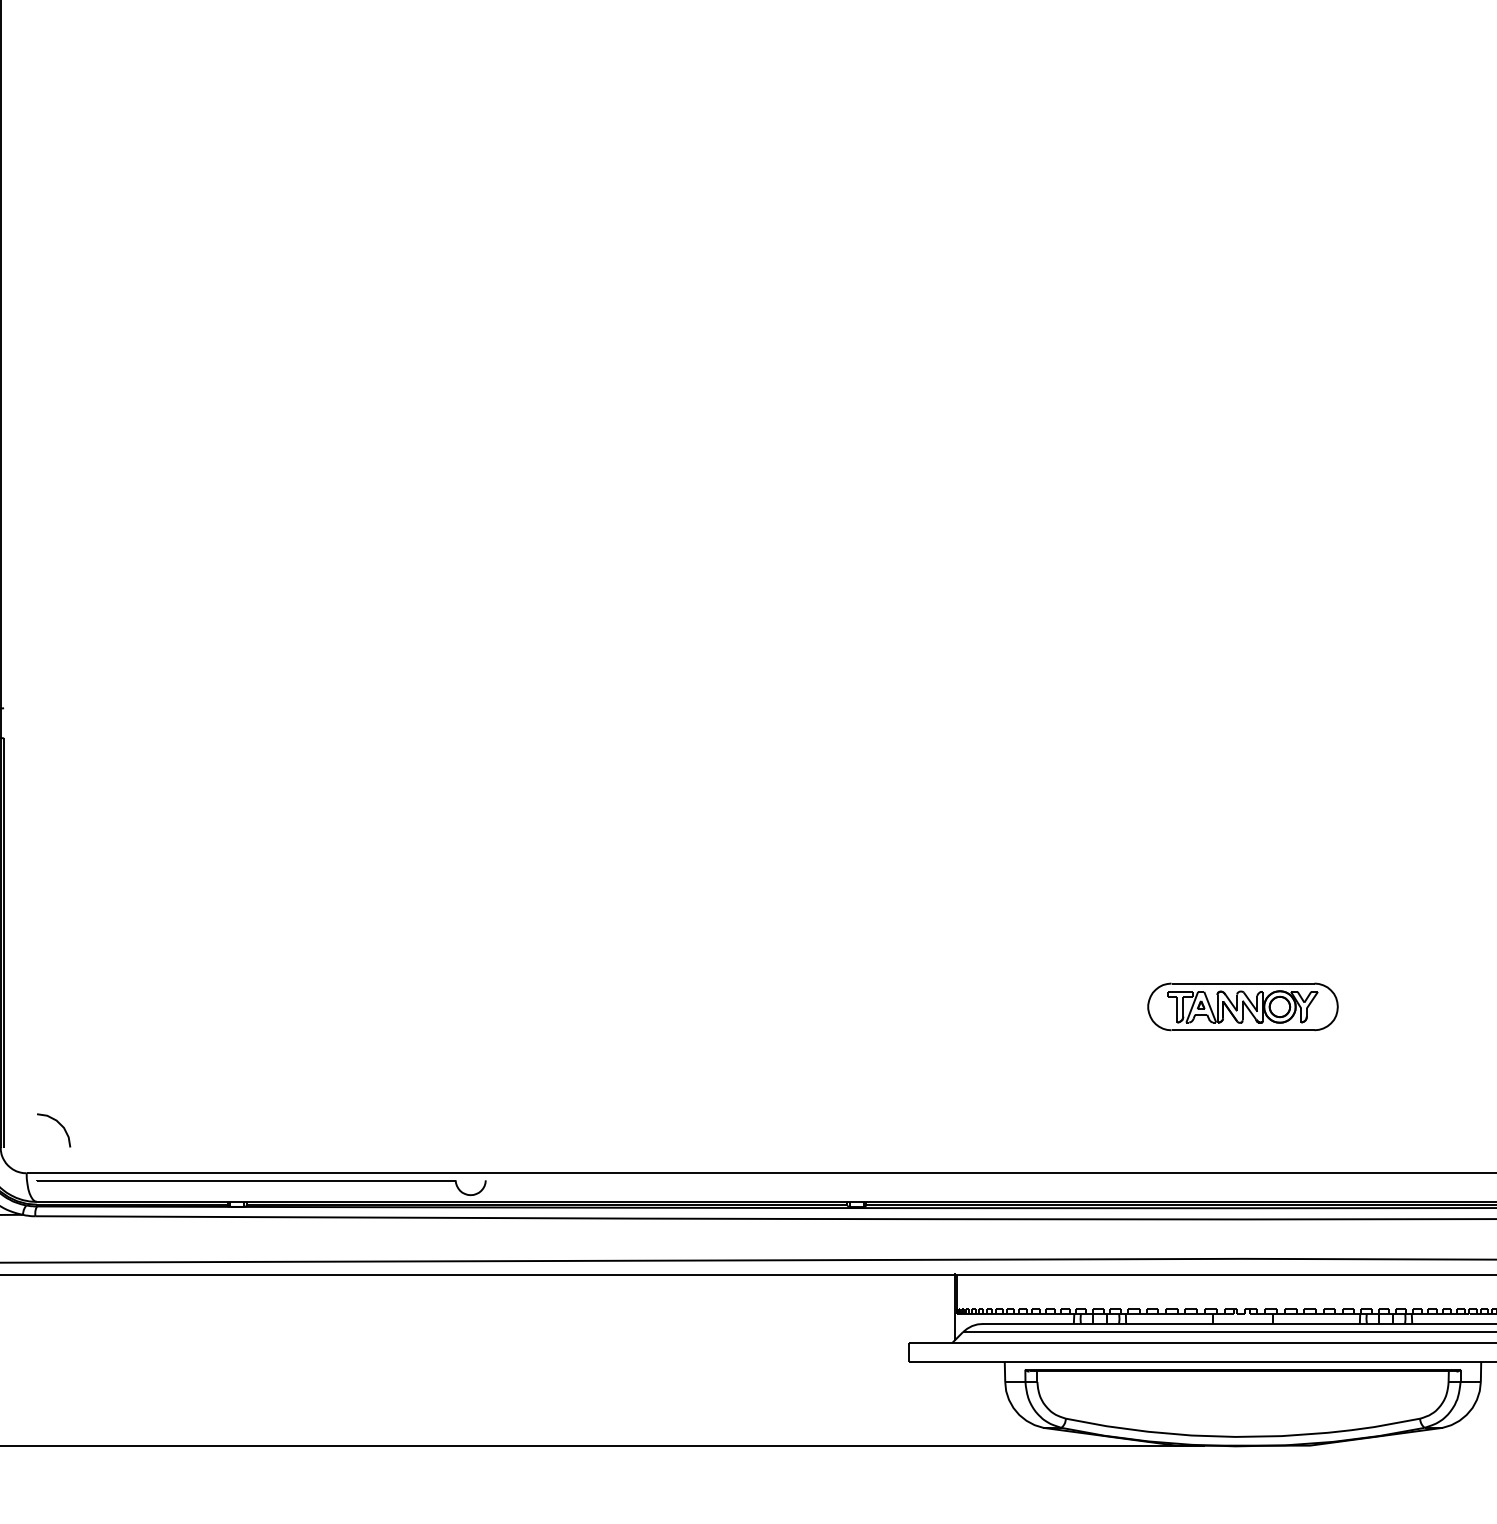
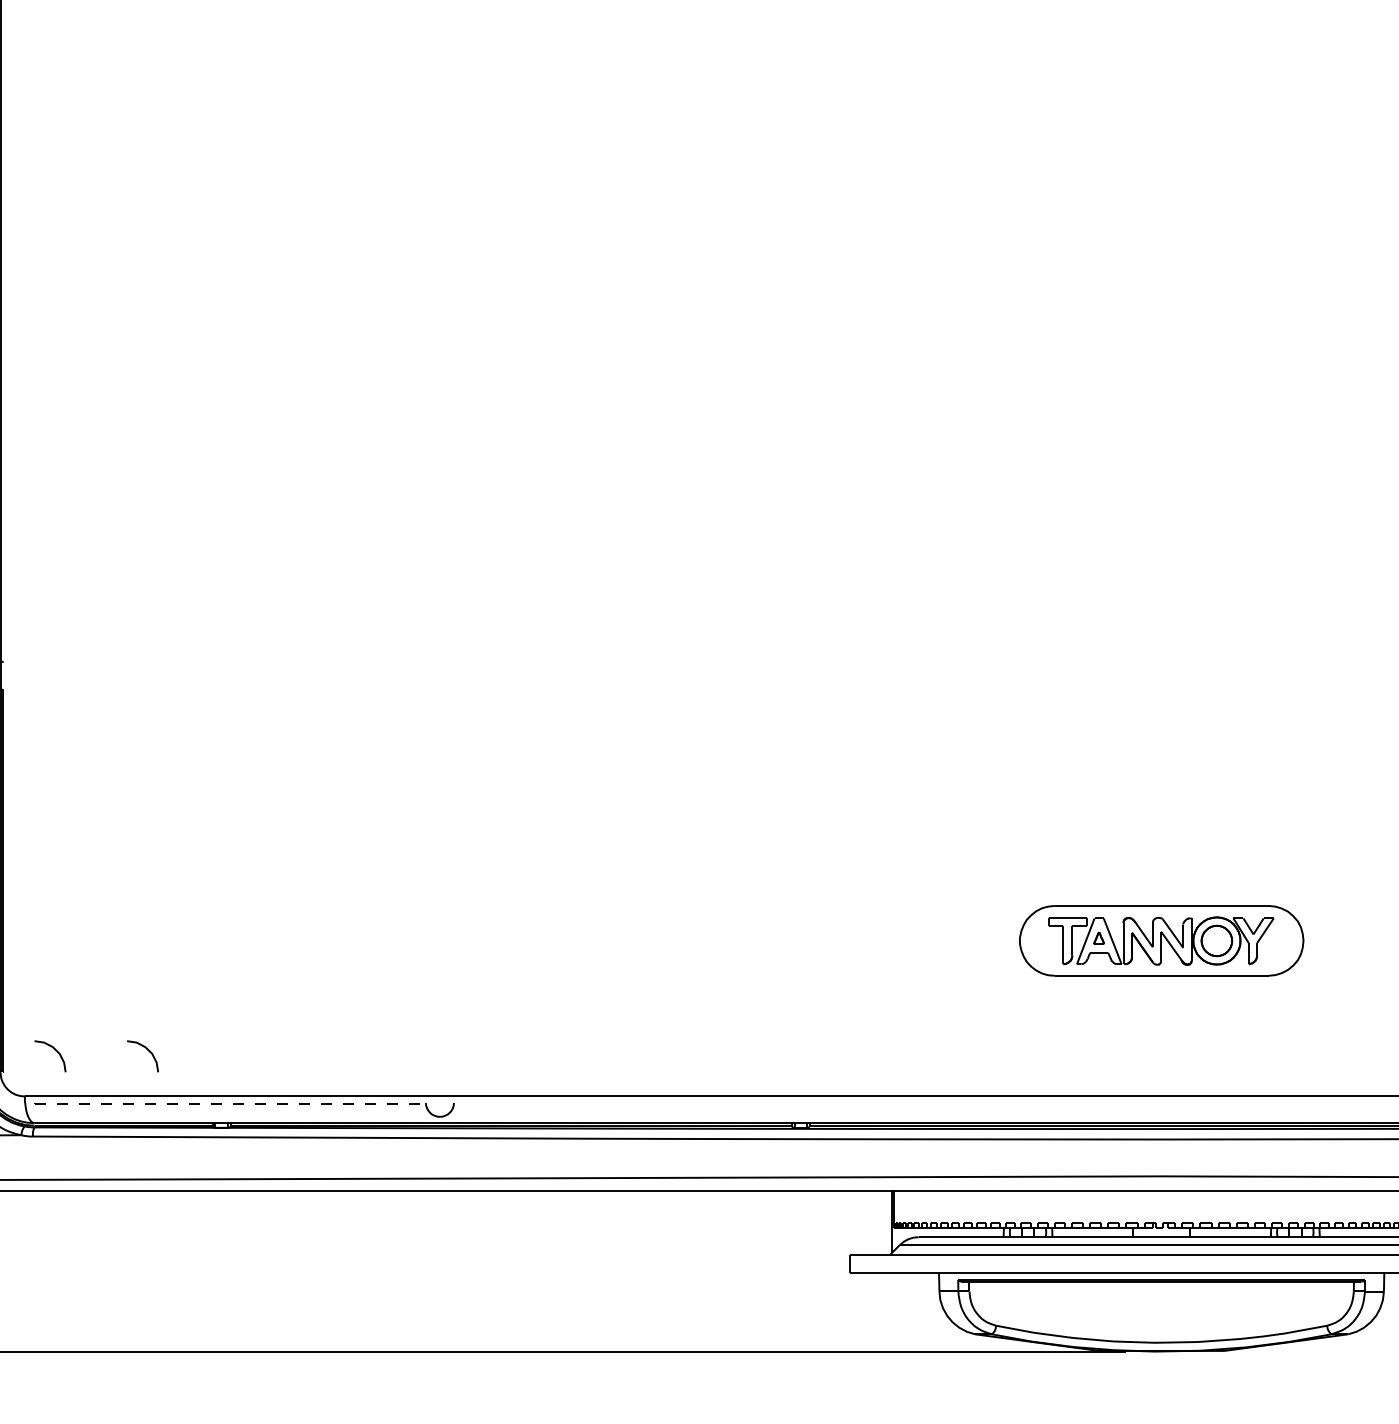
part: (1242, 1006) -> (1161, 940), size x1.6
curve: (158, 1124) -> (148, 1050), added
line: (246, 1180) -> (230, 1103), solid -> dashed

